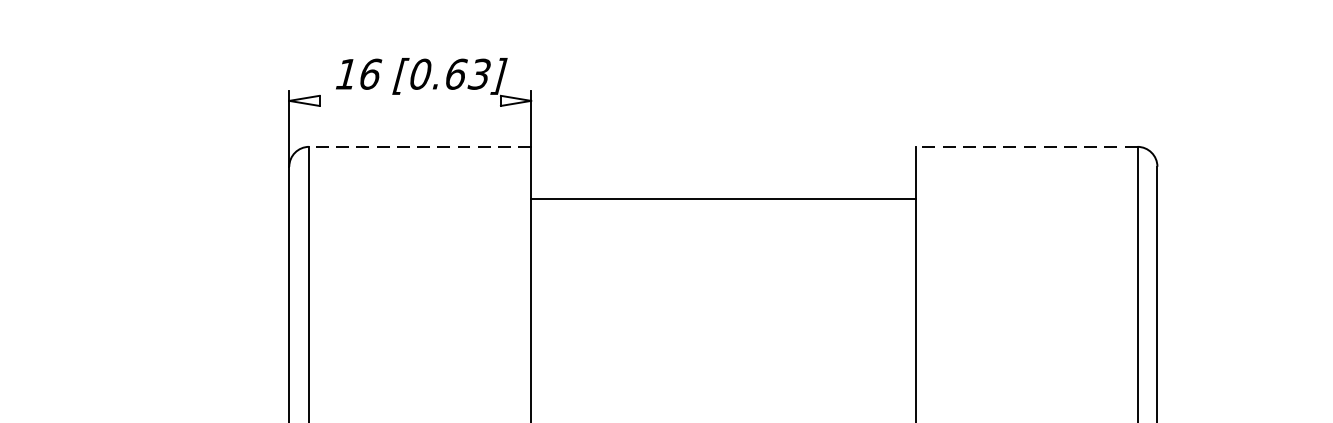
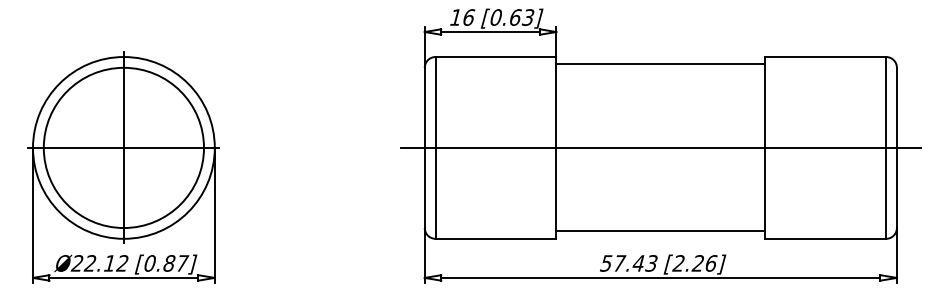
line: (410, 101) -> (490, 32), added
line: (419, 147) -> (495, 57), dashed -> solid
line: (1026, 147) -> (825, 57), dashed -> solid
line: (722, 199) -> (660, 64), moved
line: (722, 313) -> (660, 147), added

